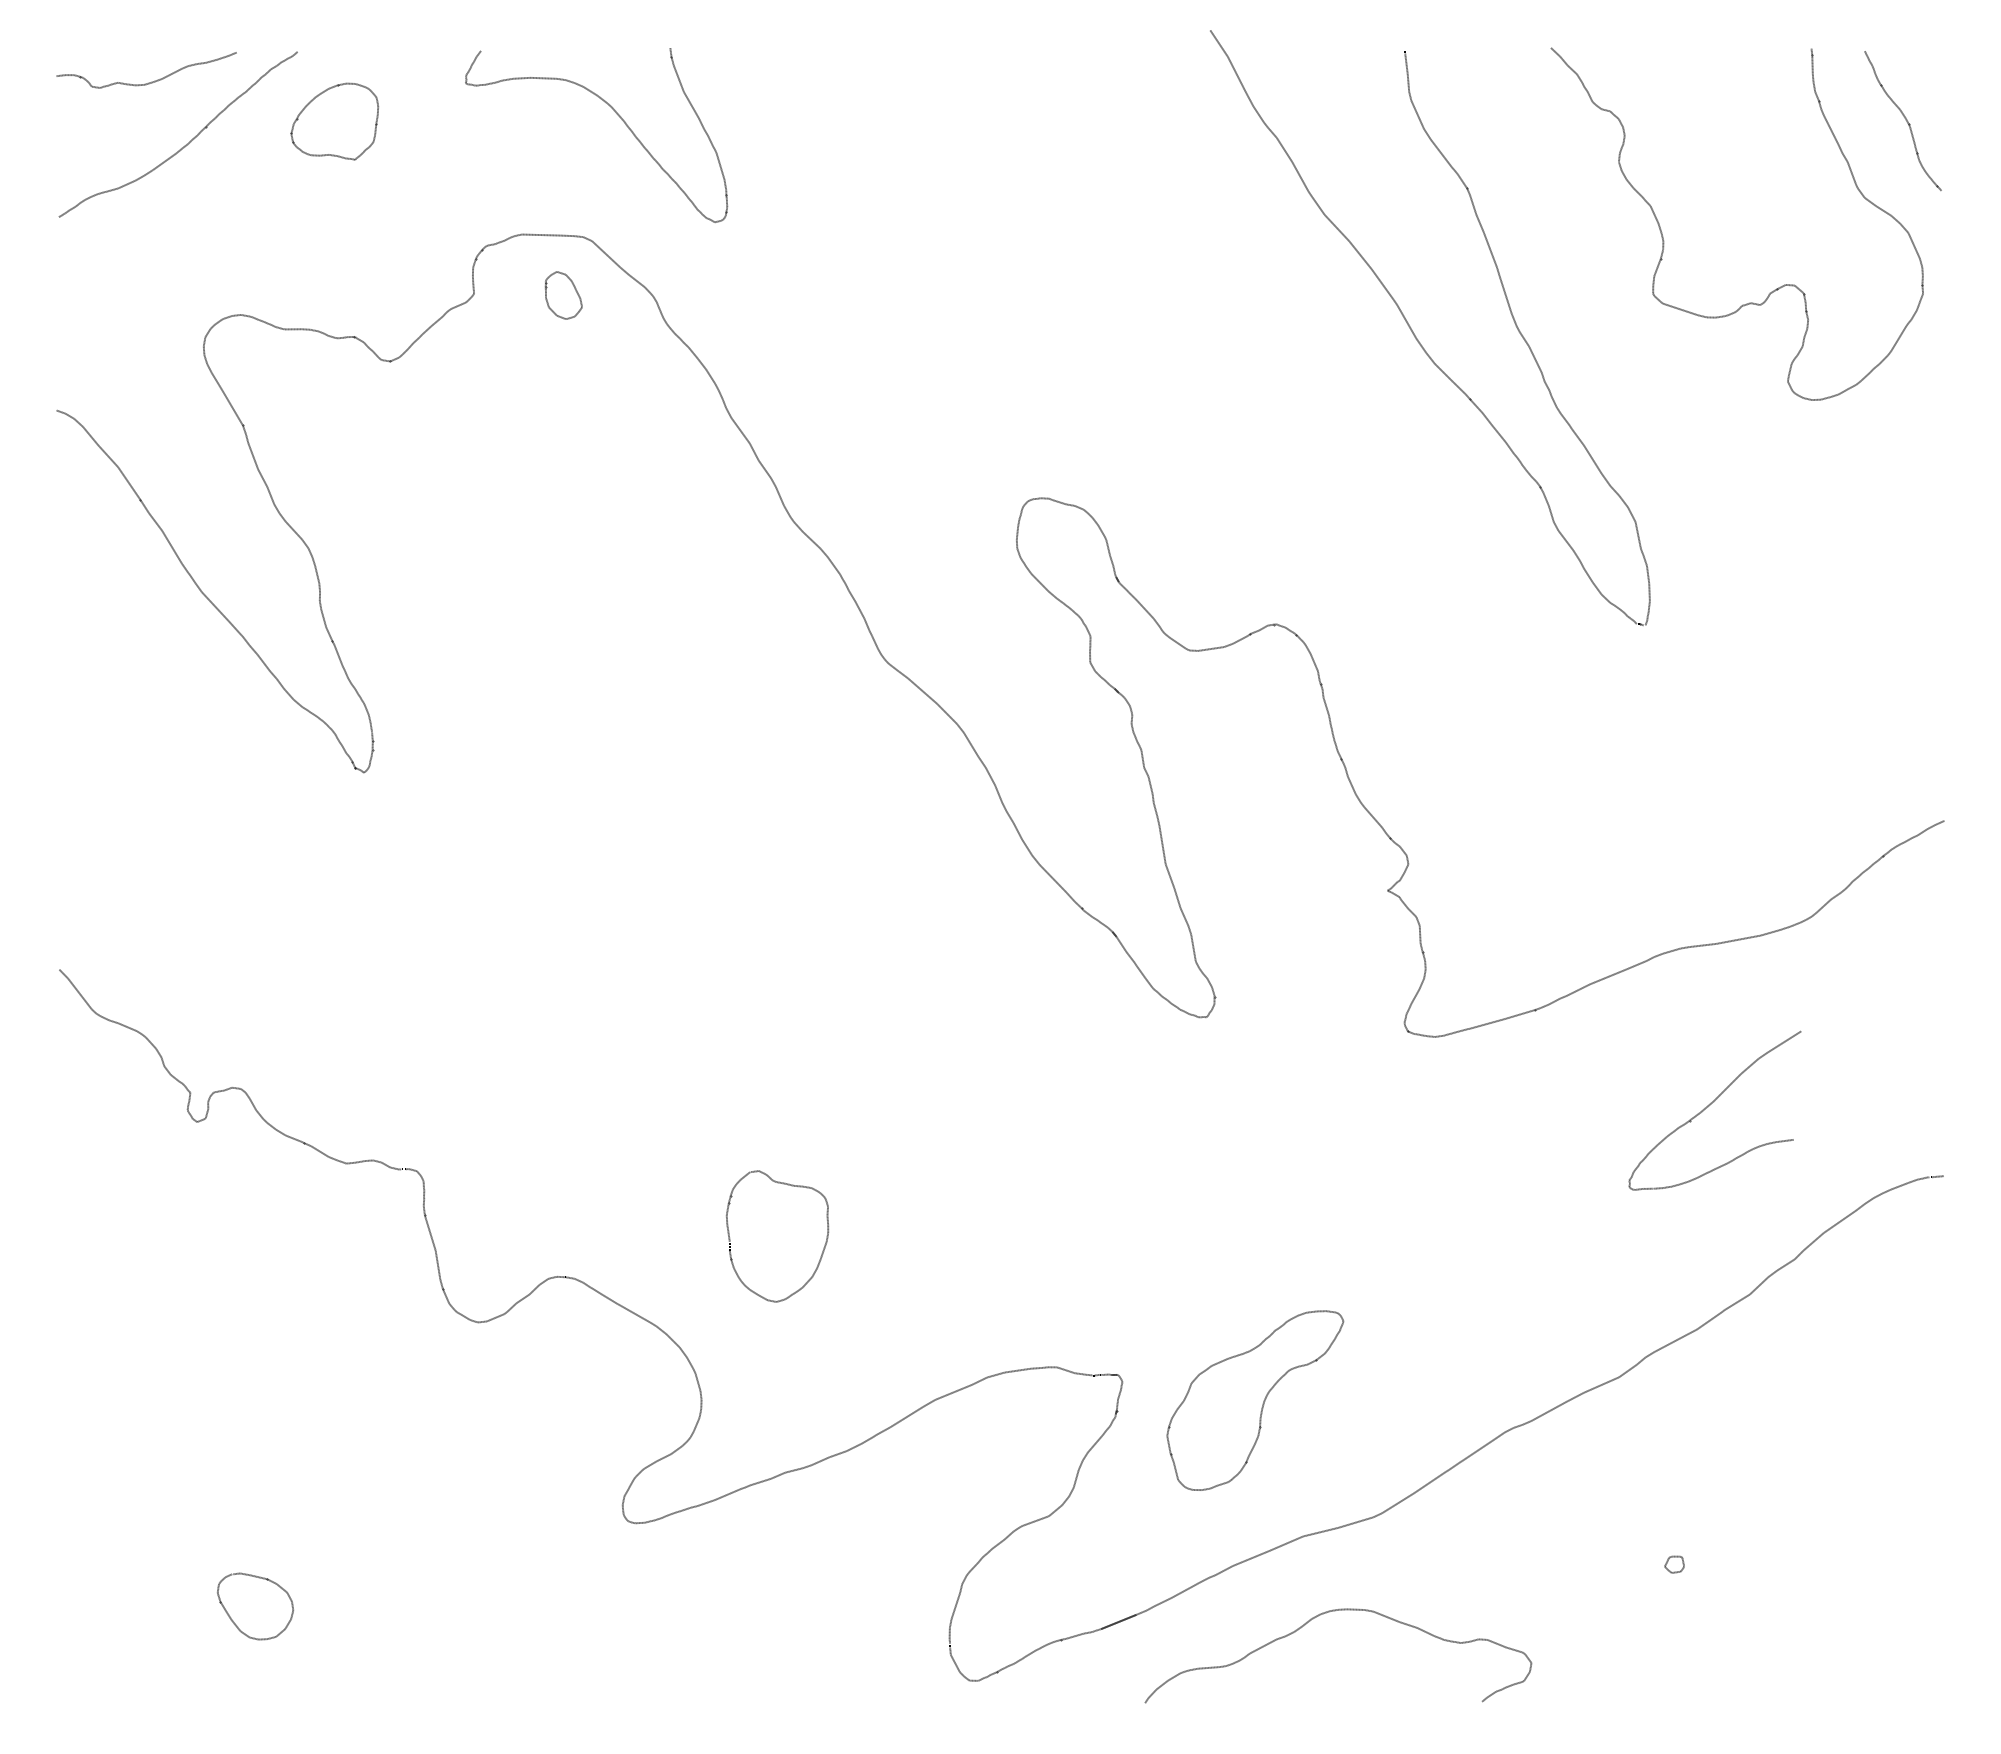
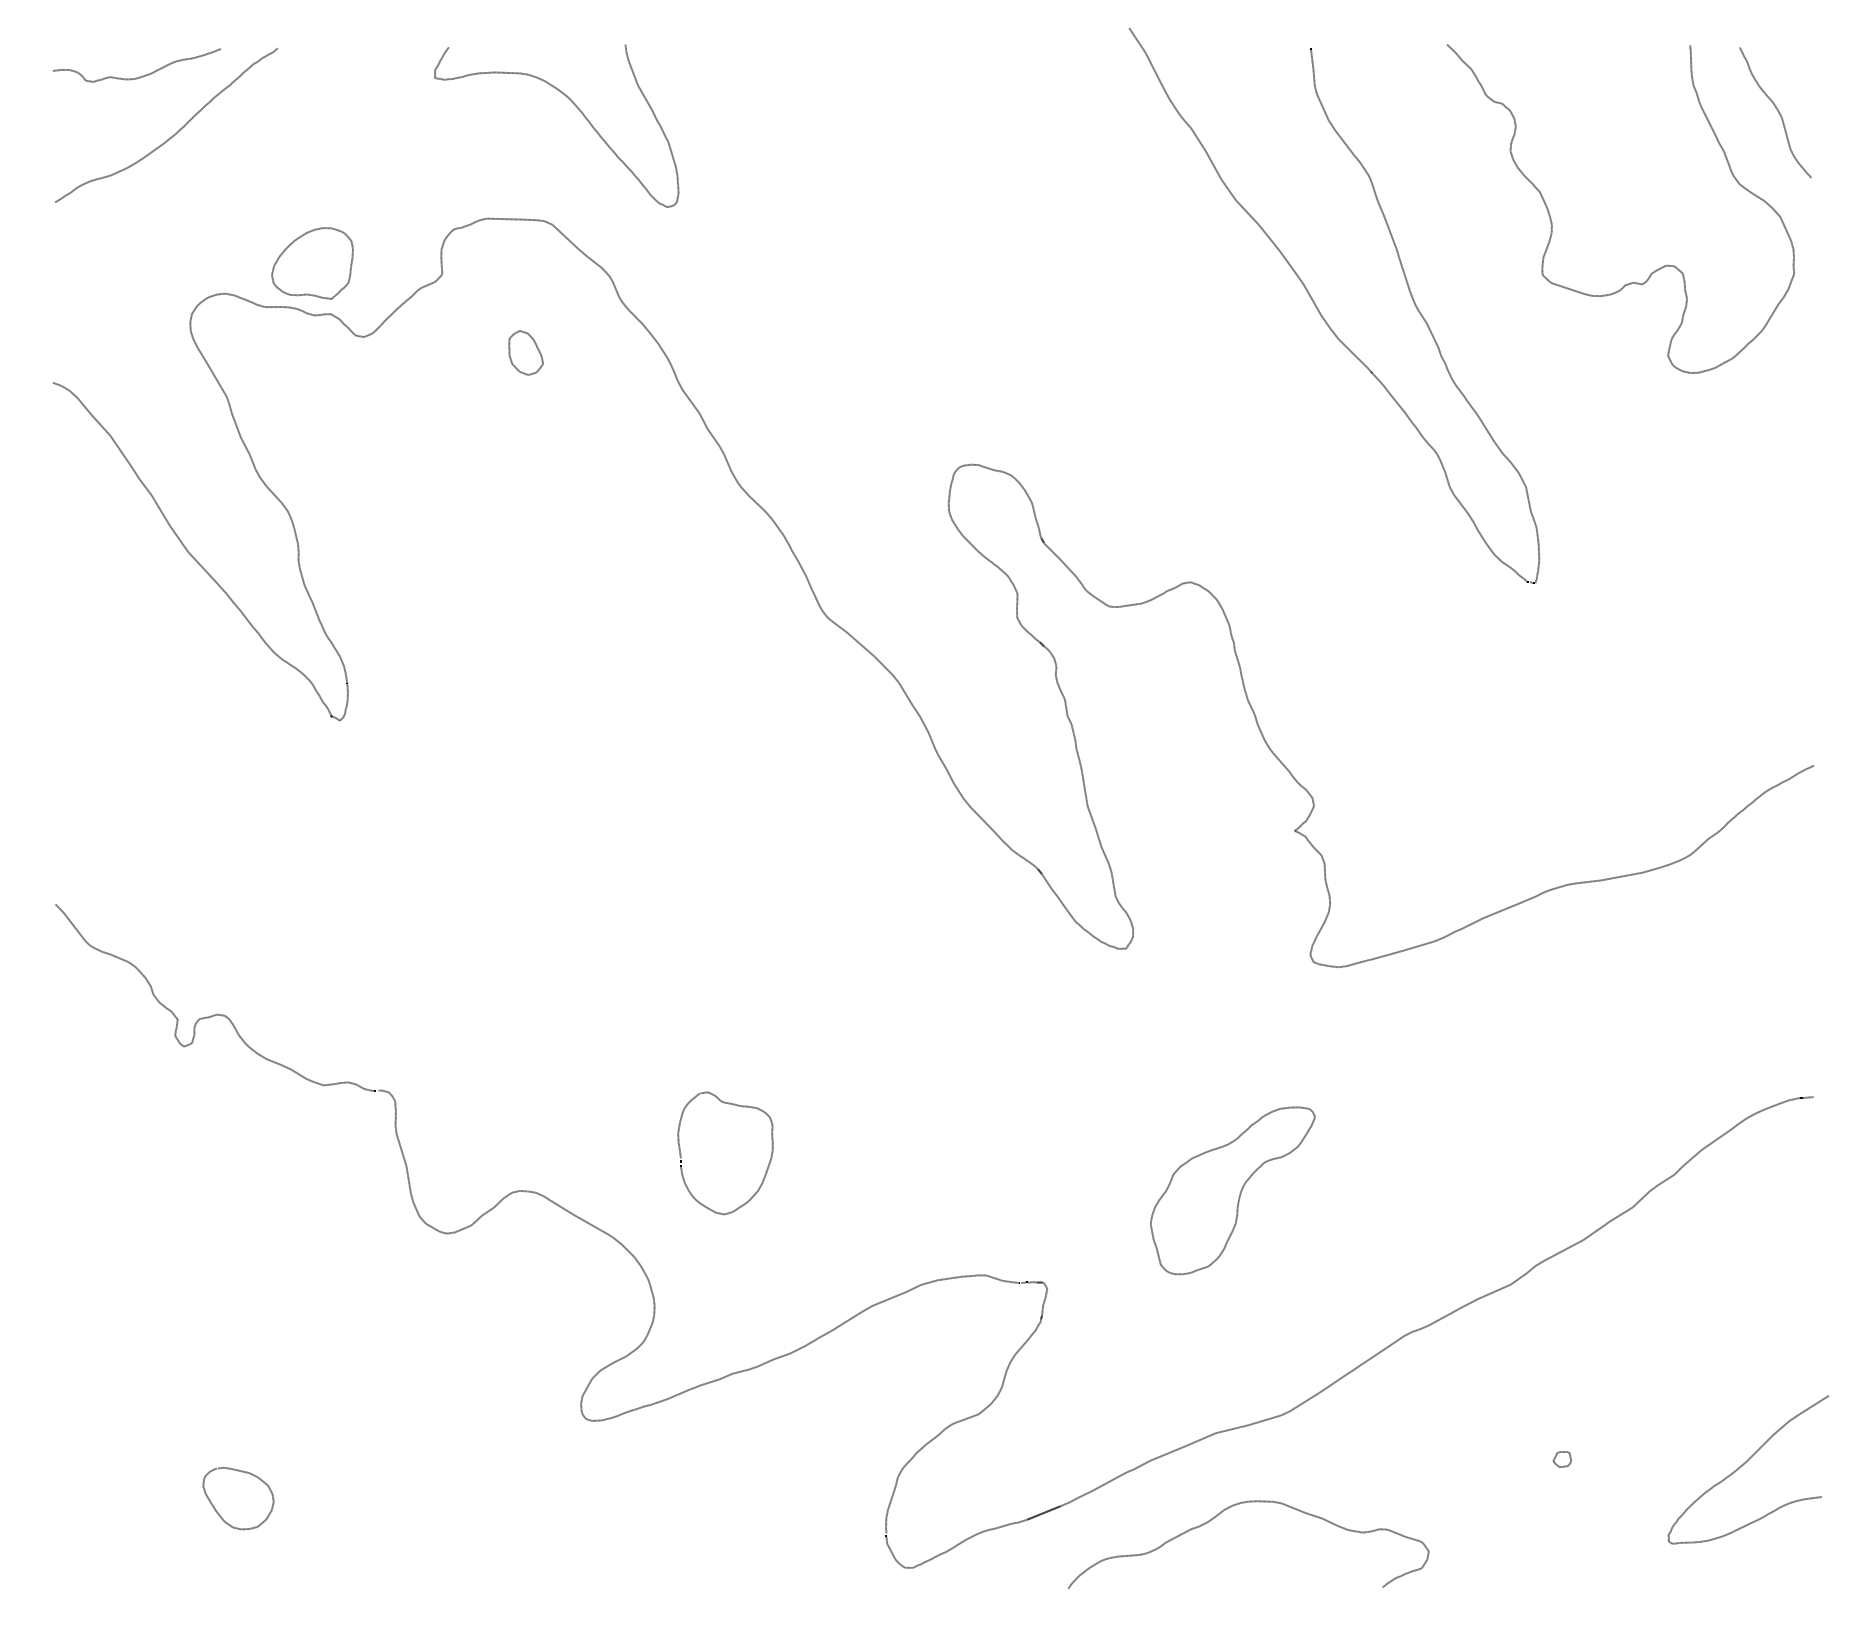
part: (334, 121) -> (312, 263), moved
part: (563, 295) -> (525, 352), moved
curve: (1710, 1105) -> (1744, 1464), moved
part: (1255, 1400) -> (1232, 1190), moved

